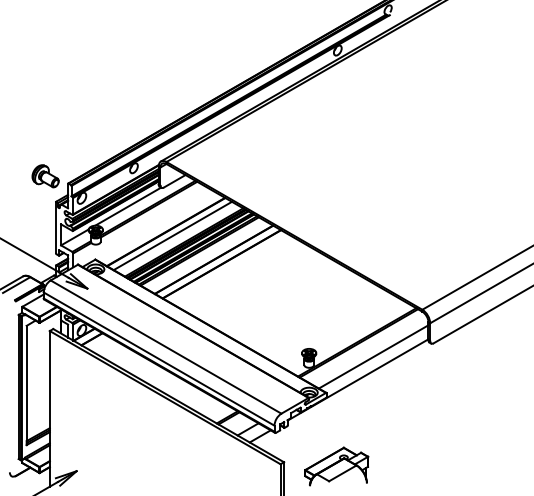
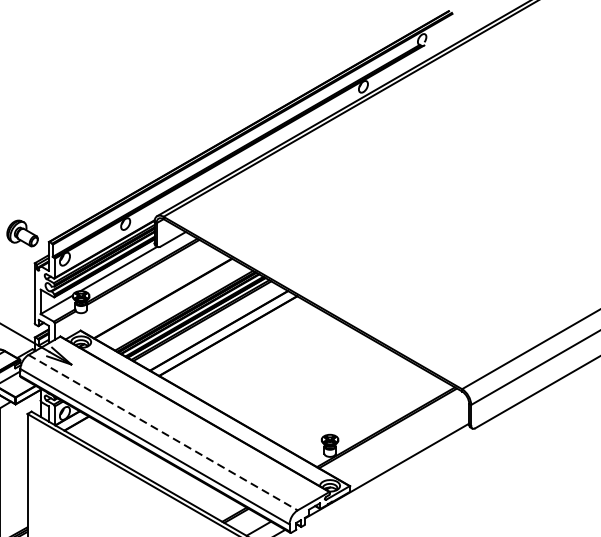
line: (172, 235) -> (170, 302), removed
line: (166, 347) -> (163, 433), solid -> dashed
line: (373, 356) -> (405, 443), removed

